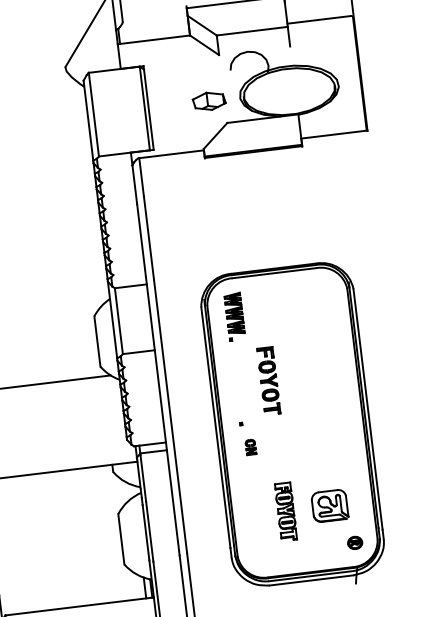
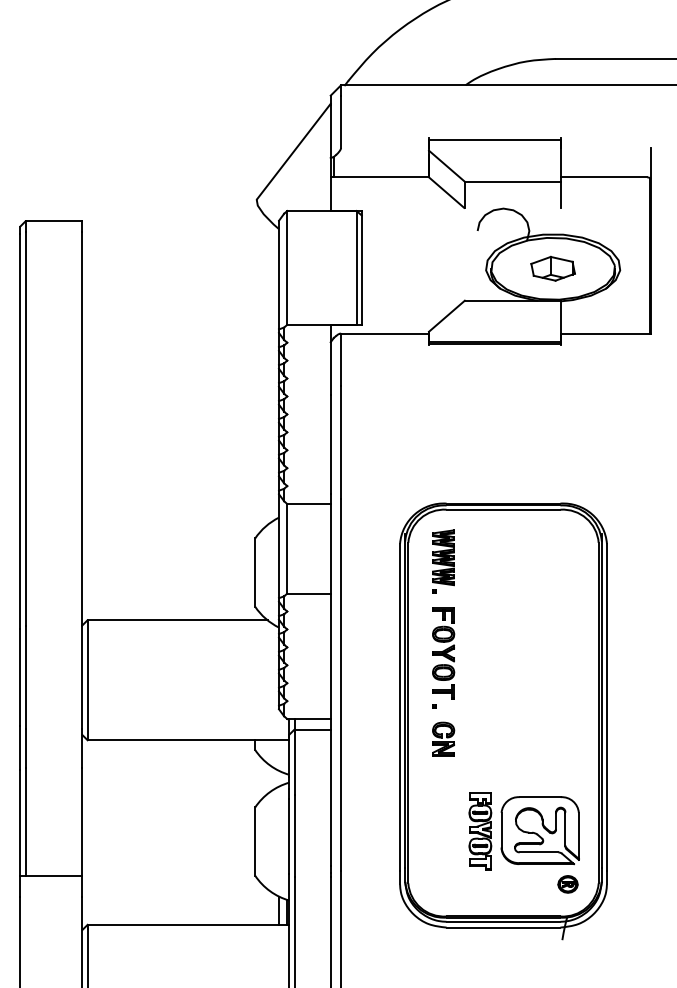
part: (208, 101) -> (552, 268), moved
part: (268, 381) -> (443, 653), moved
part: (250, 446) -> (443, 738), size x1.67
part: (329, 505) -> (539, 830), size x1.67

